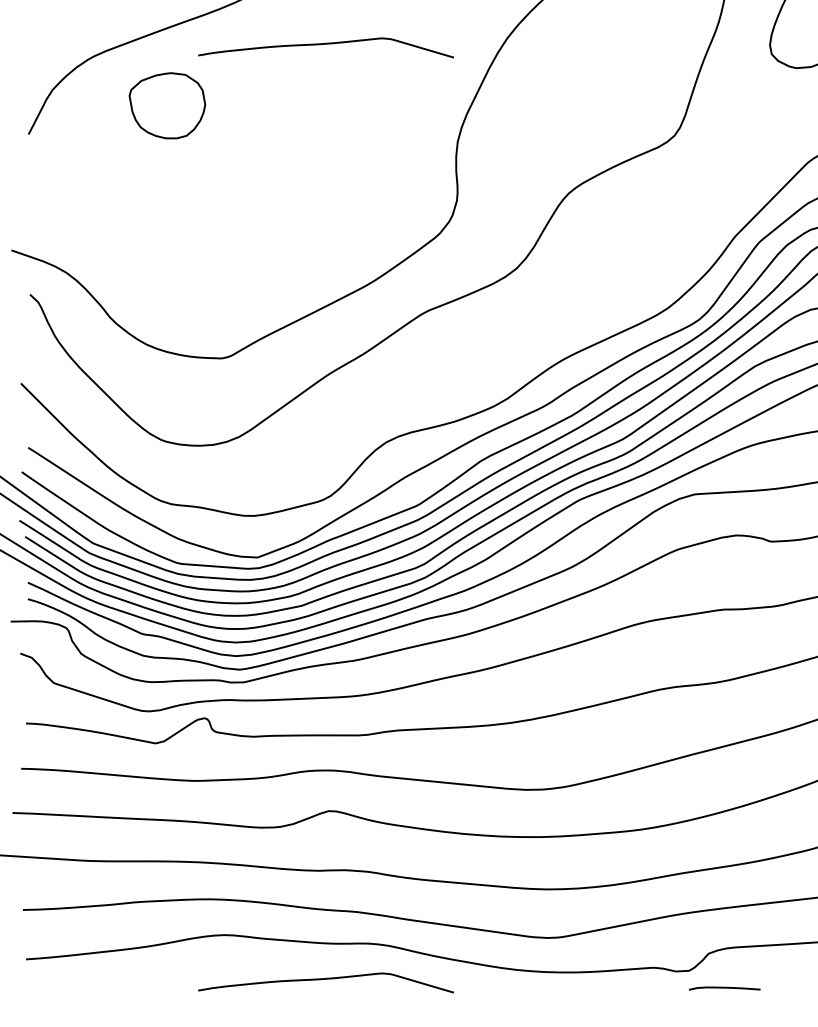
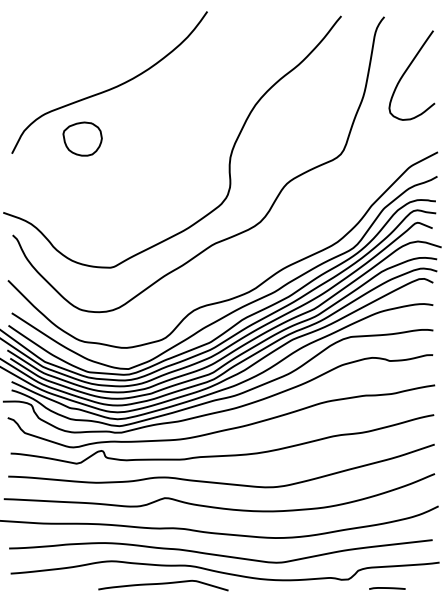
curve: (326, 45) -> (163, 108), removed
line: (724, 988) -> (387, 588), moved

